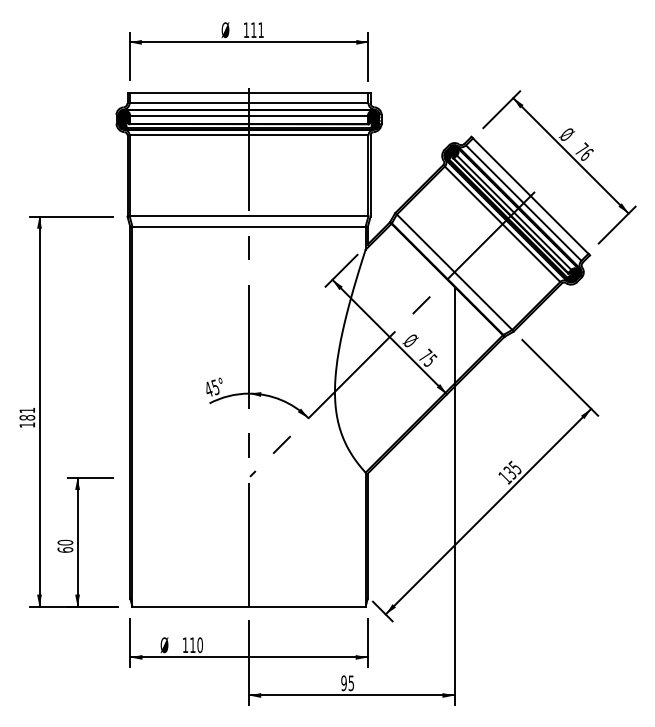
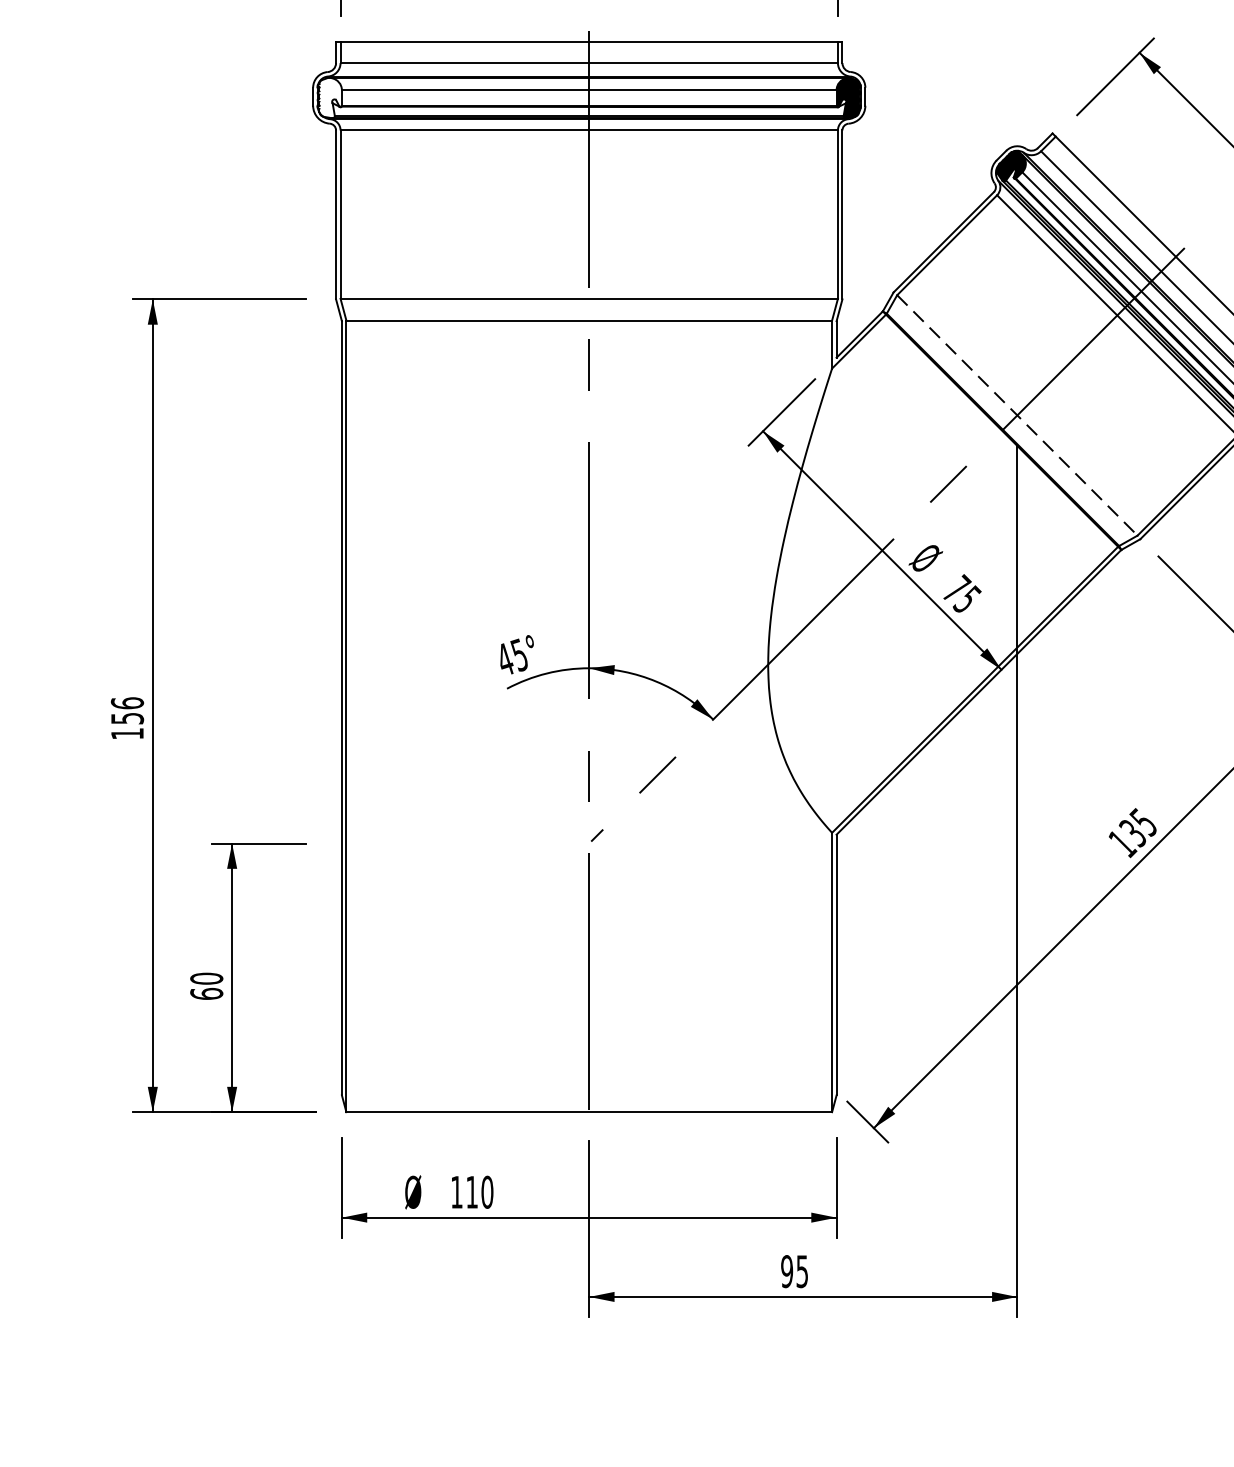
fill: (124, 119) -> (329, 97), removed
line: (454, 272) -> (1017, 415), solid -> dashed
text: (27, 413) -> (127, 709), 181 -> 156

